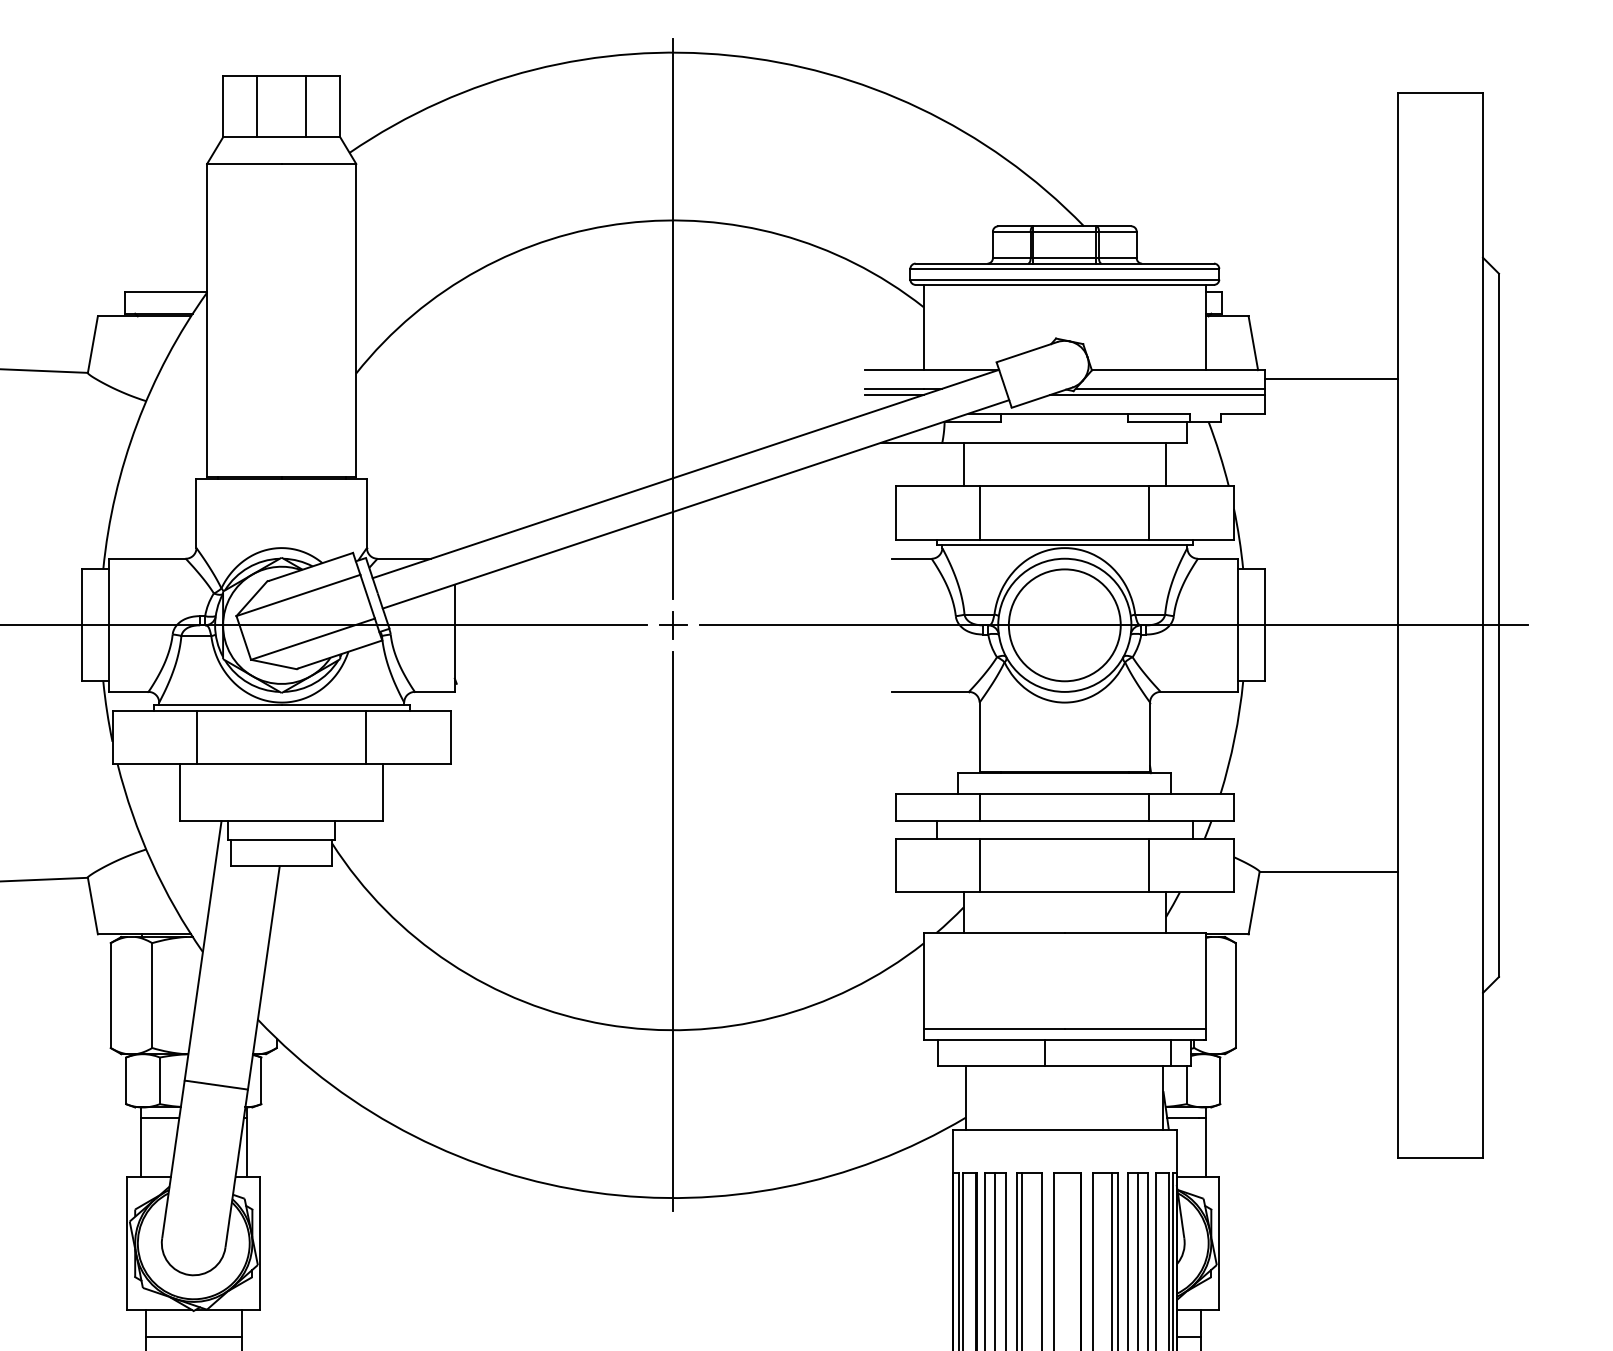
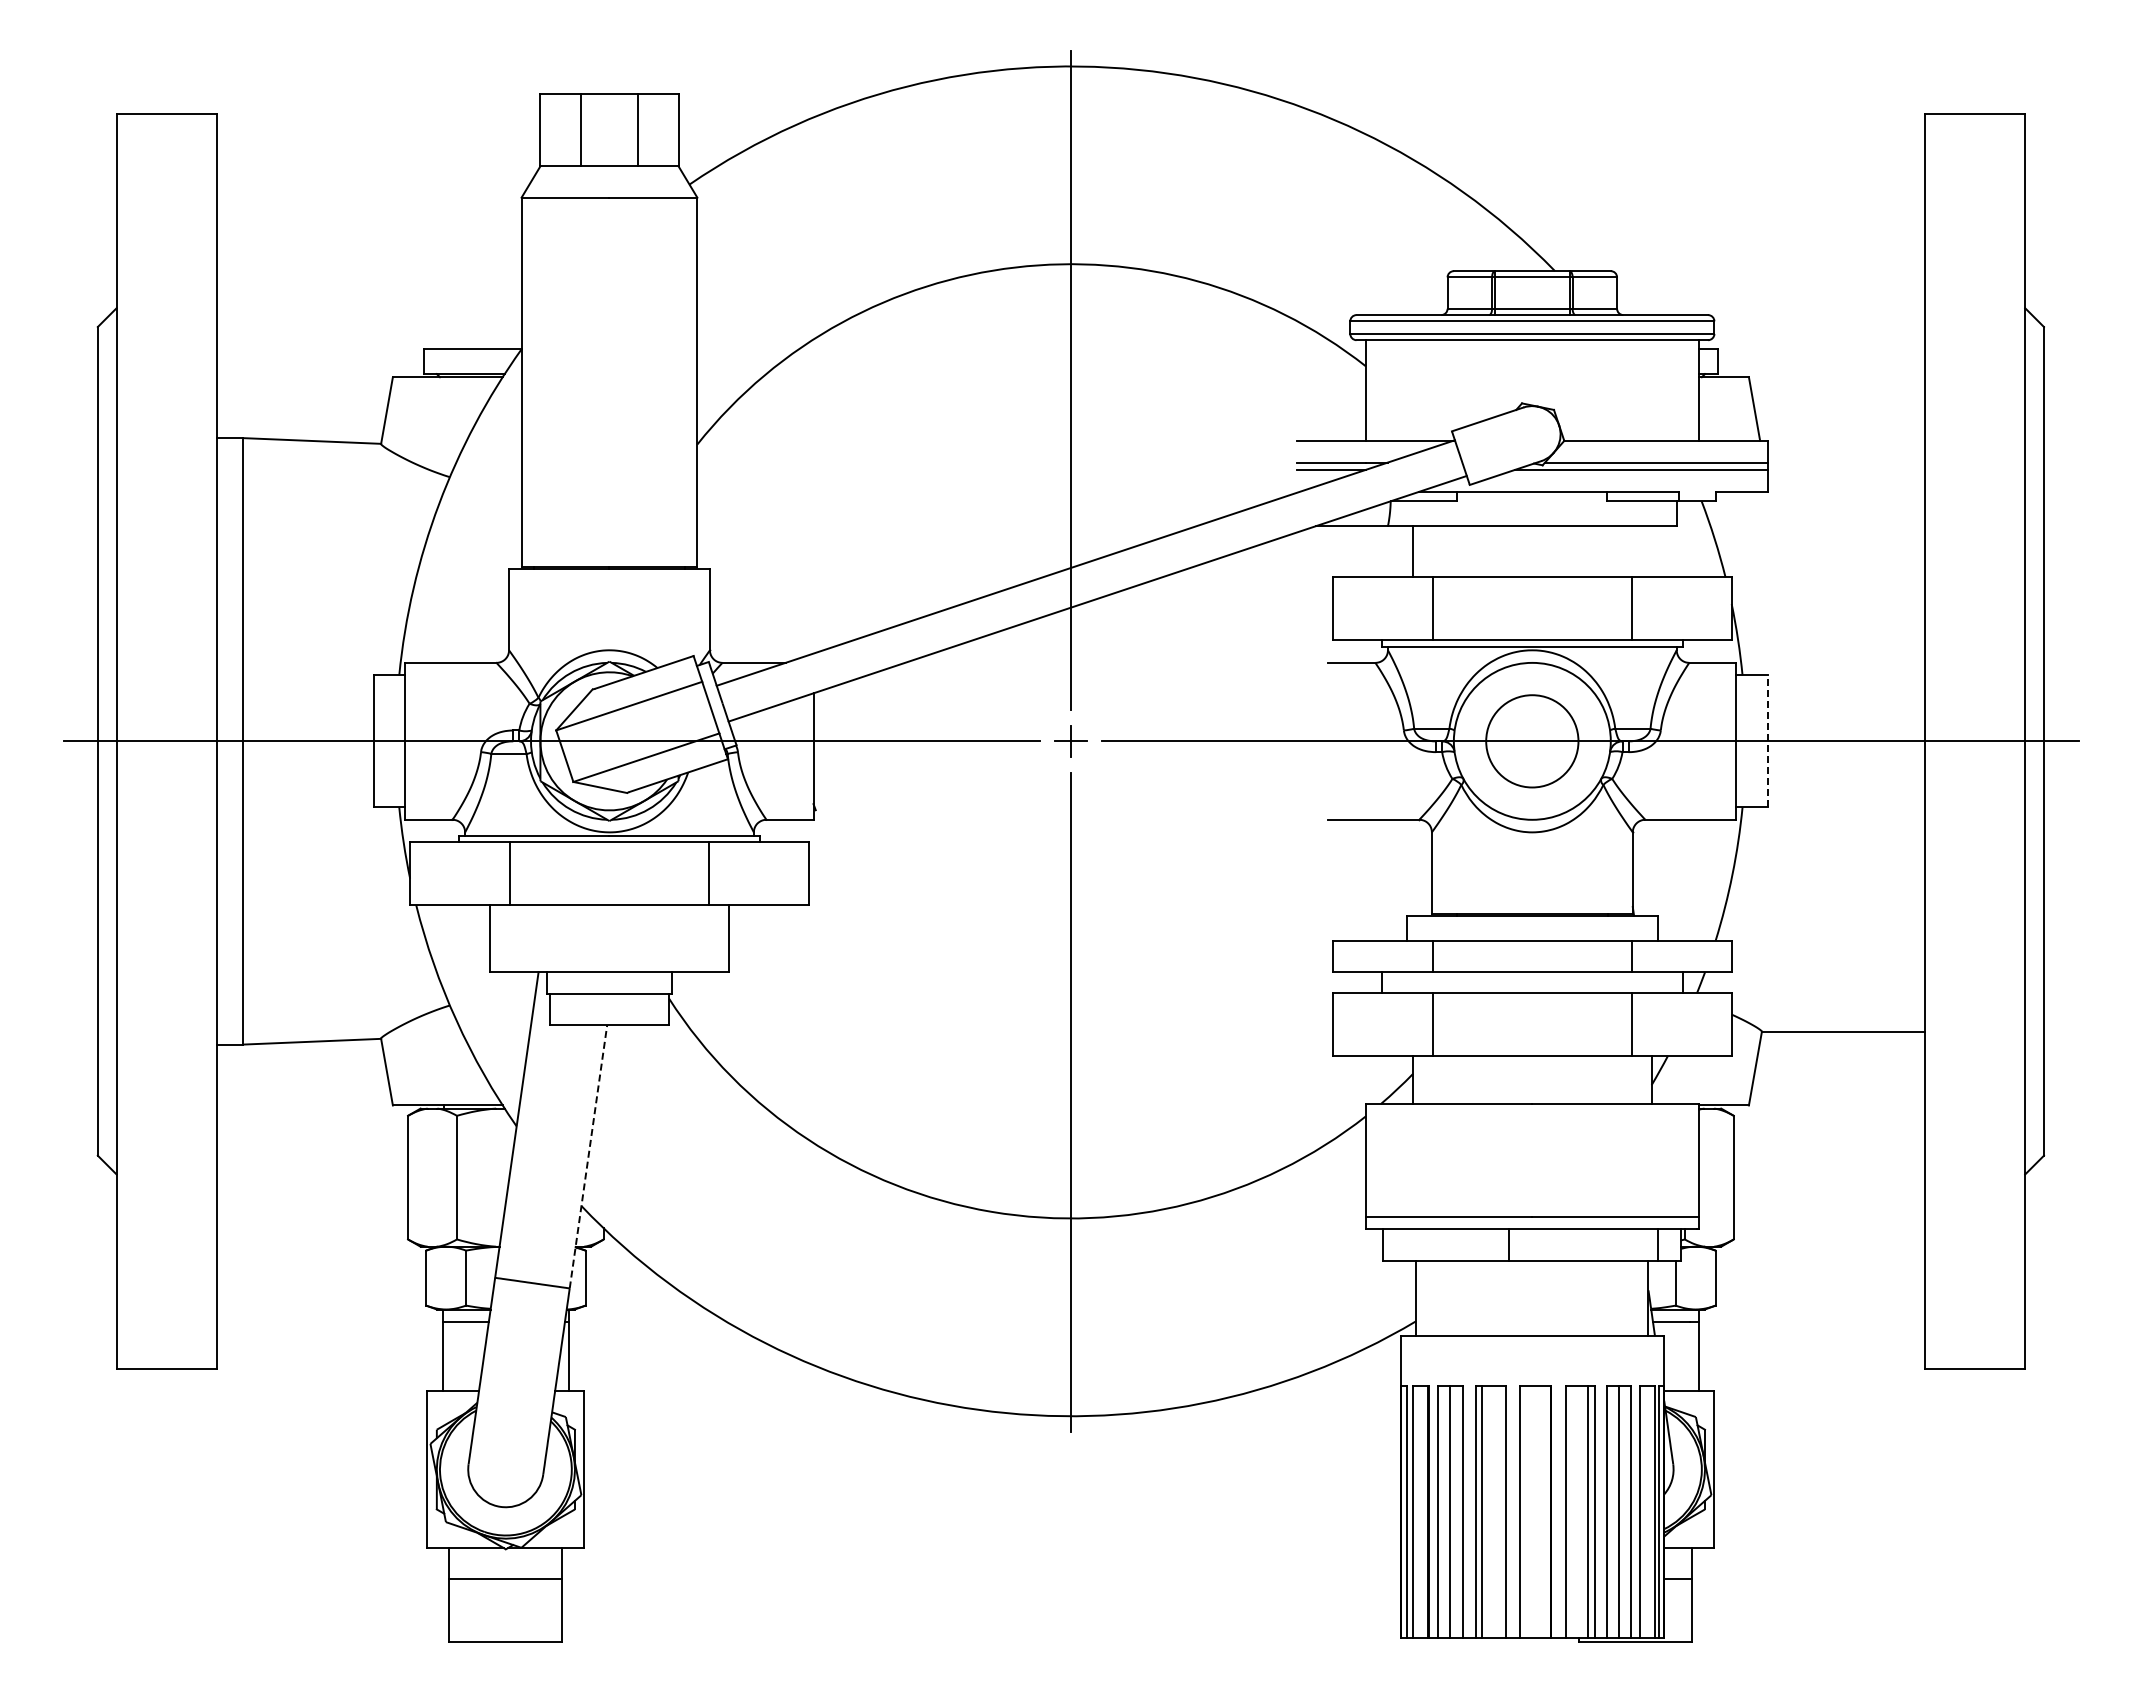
line: (1330, 378) -> (1845, 450), removed
line: (1165, 464) -> (1651, 551), removed
circle: (1064, 625) -> (1532, 741), size x0.7
line: (1264, 625) -> (1767, 741), solid -> dashed
line: (263, 977) -> (588, 1156), solid -> dashed

